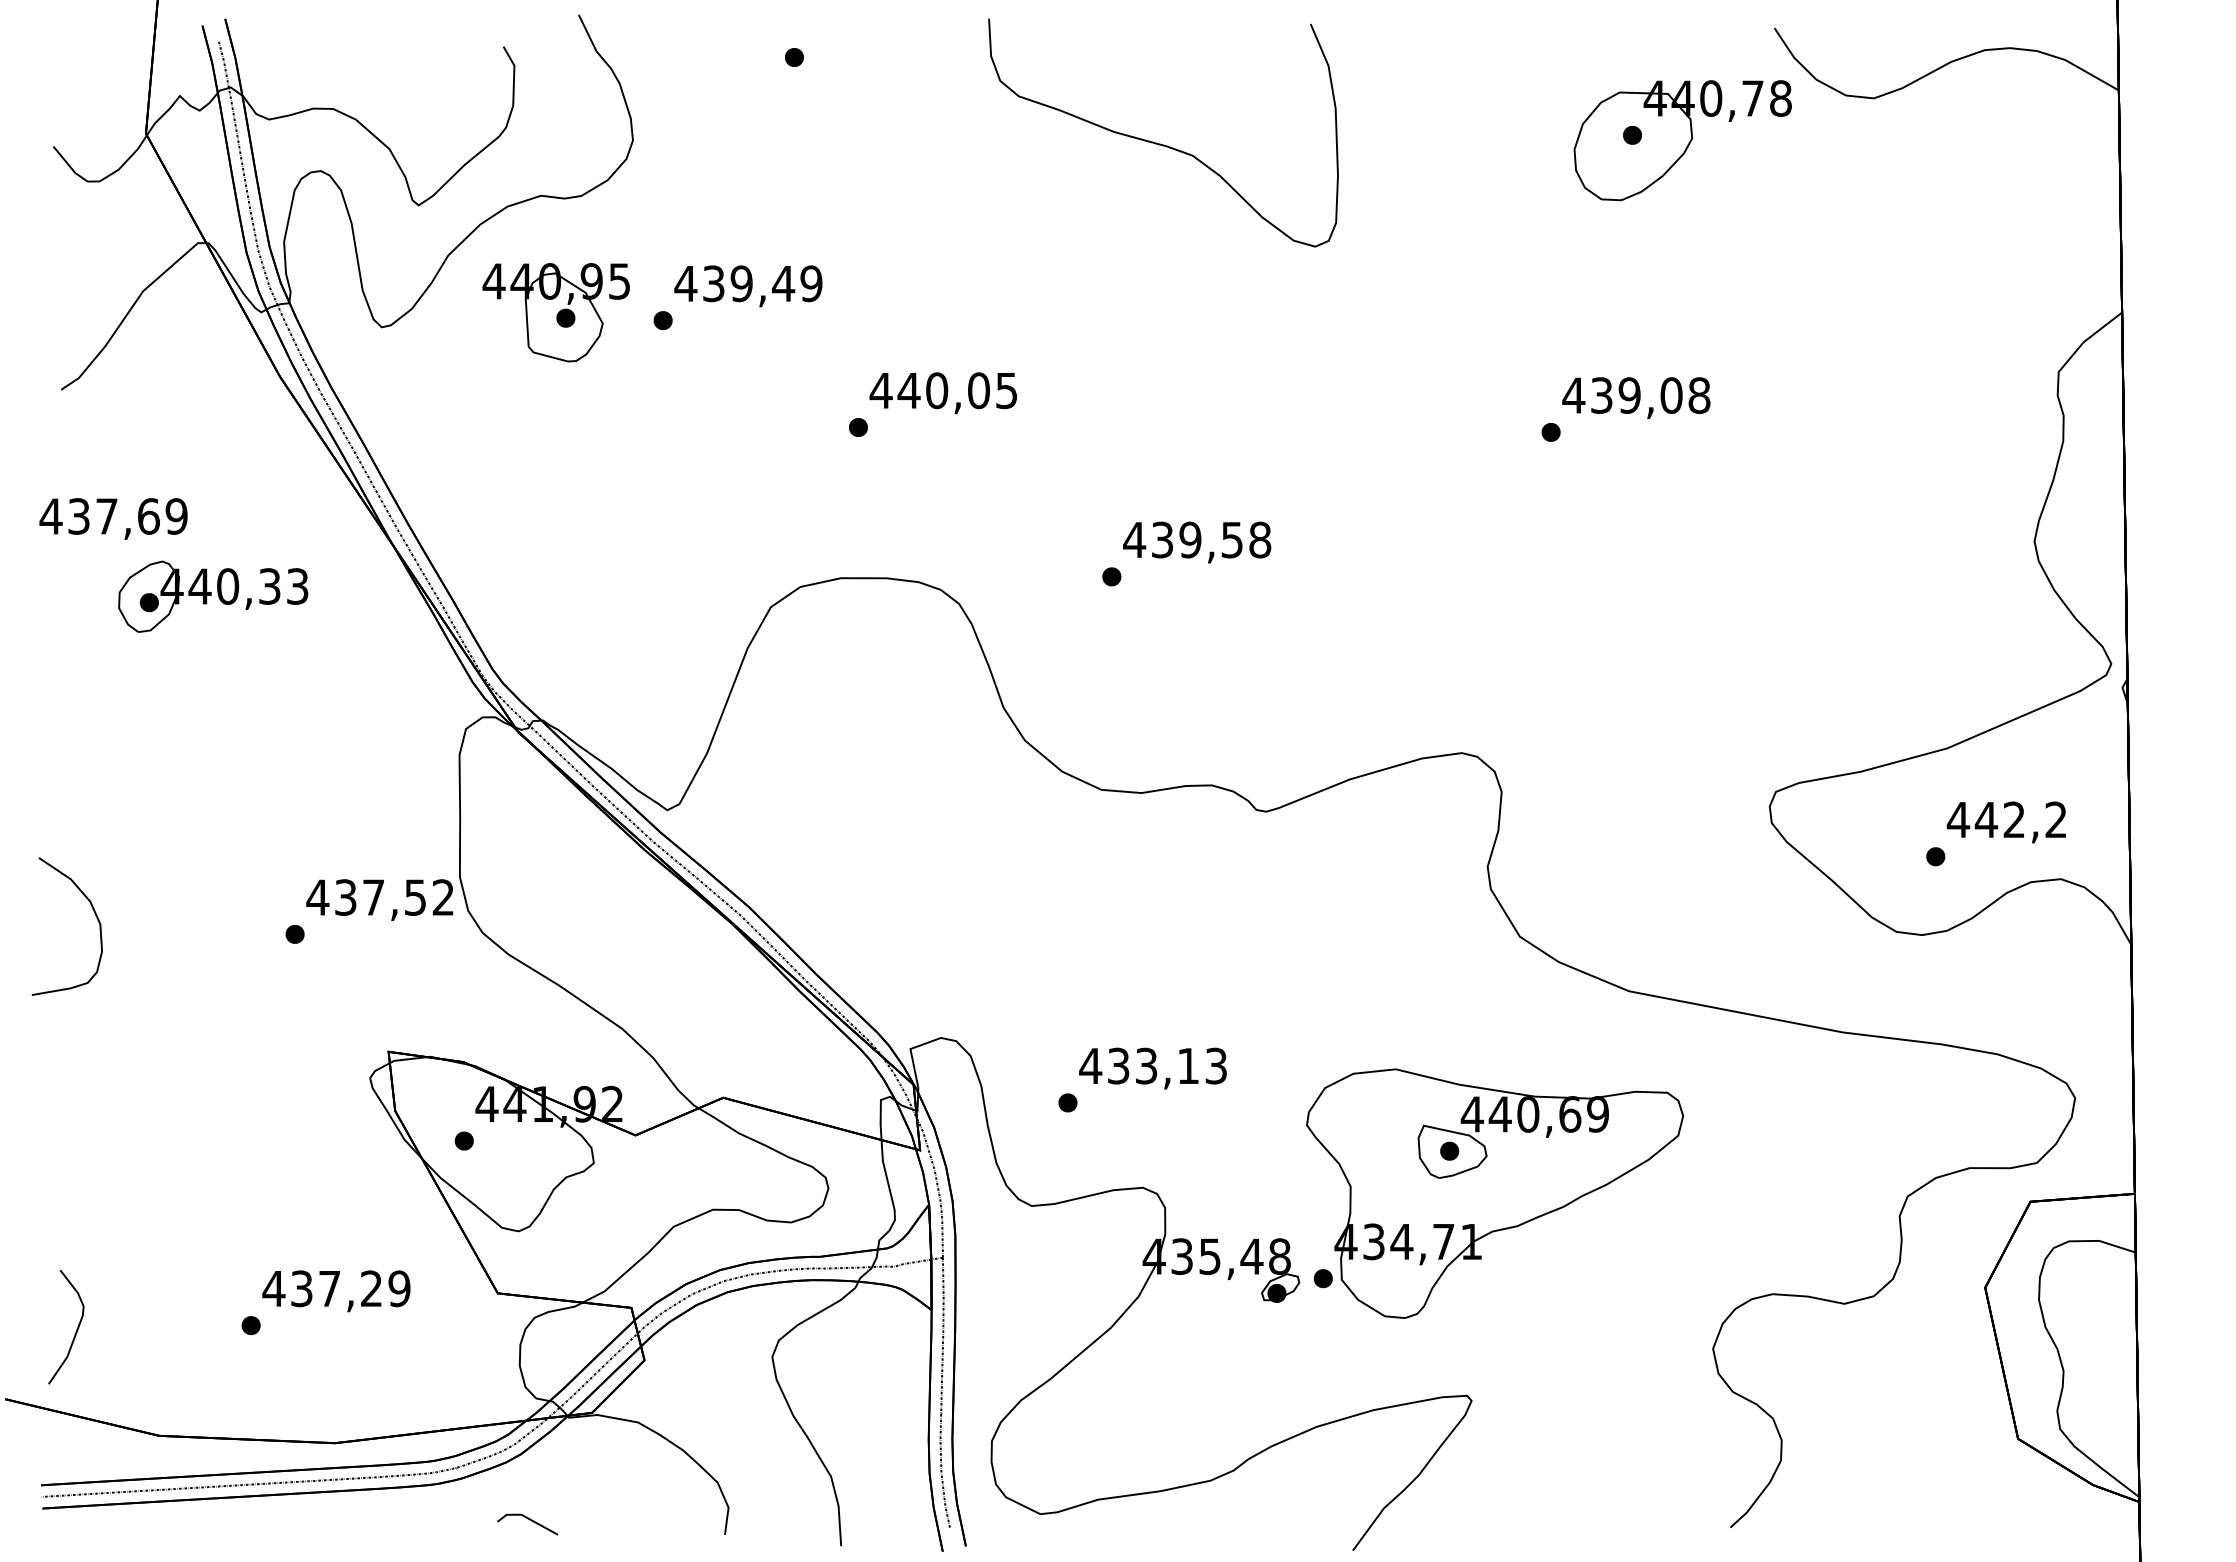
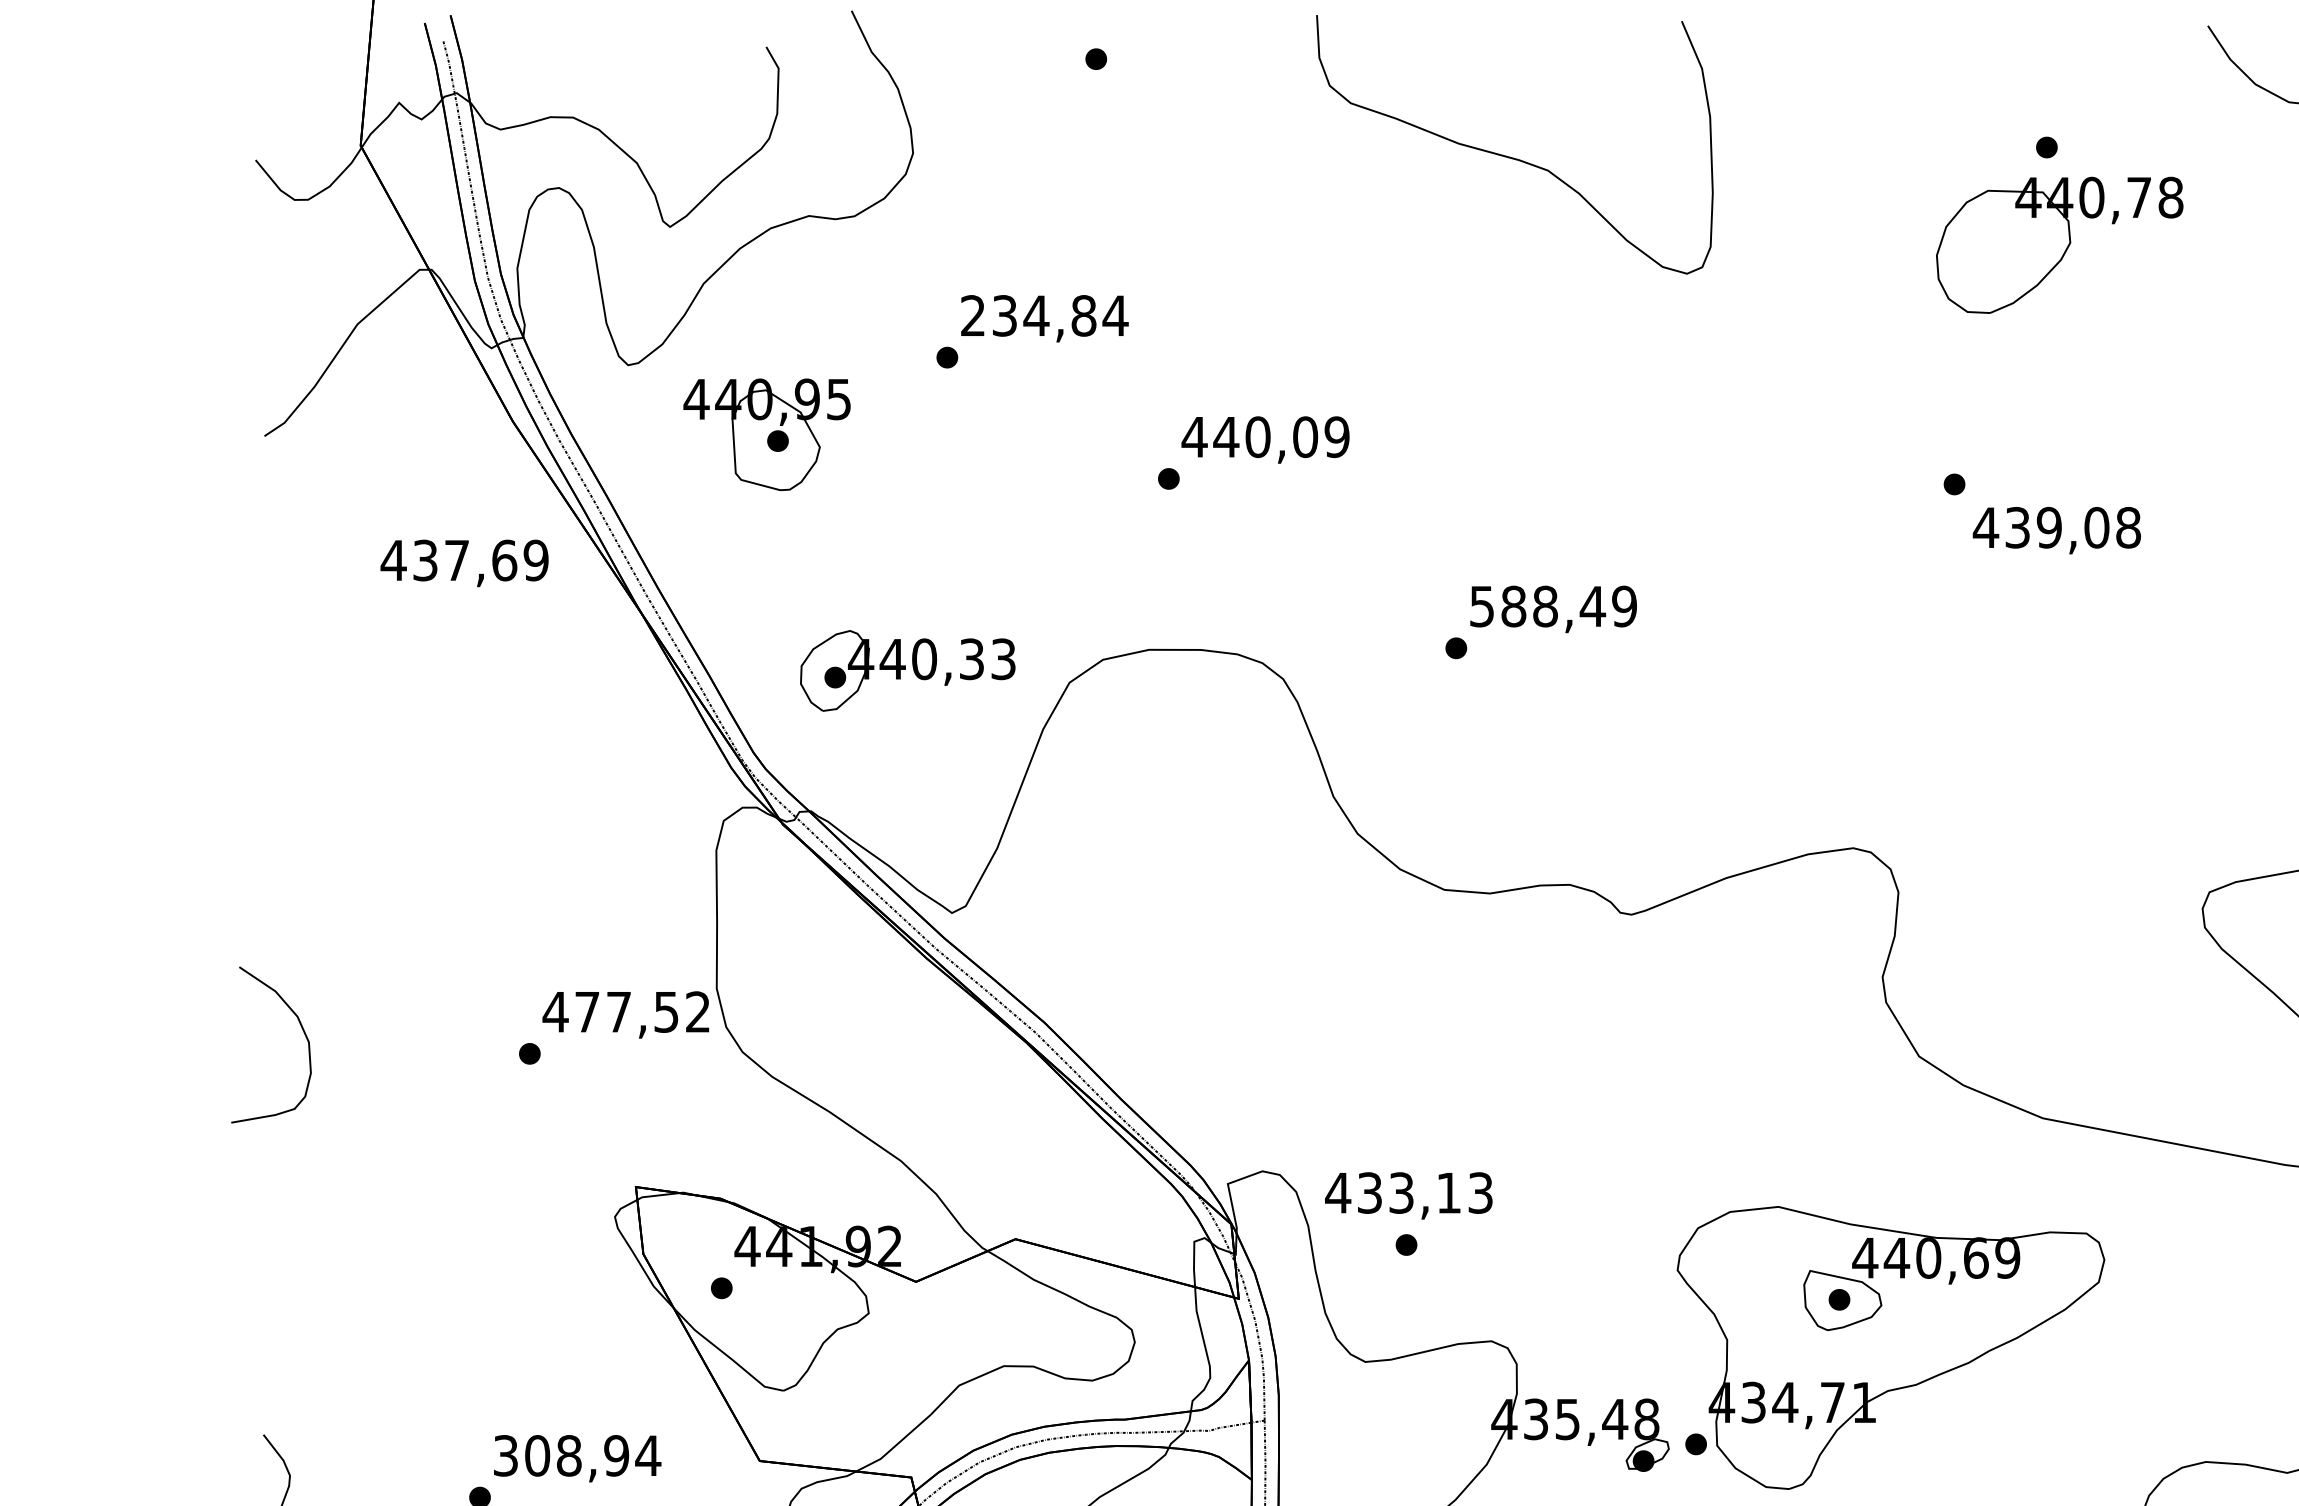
part: (1682, 140) -> (2059, 245), moved
text: (748, 283) -> (1044, 315), 439,49 -> 234,84
part: (555, 312) -> (766, 434), moved
text: (1006, 390) -> (1336, 436), 440,05 -> 440,09
text: (1636, 397) -> (2057, 529), moved
text: (113, 518) -> (464, 562), moved
text: (1197, 539) -> (1553, 605), 439,58 -> 588,49
part: (213, 596) -> (908, 670), moved
text: (345, 897) -> (587, 1012), 437,52 -> 477,52
text: (1152, 1068) -> (1408, 1195), moved
text: (336, 1288) -> (576, 1455), 437,29 -> 308,94

